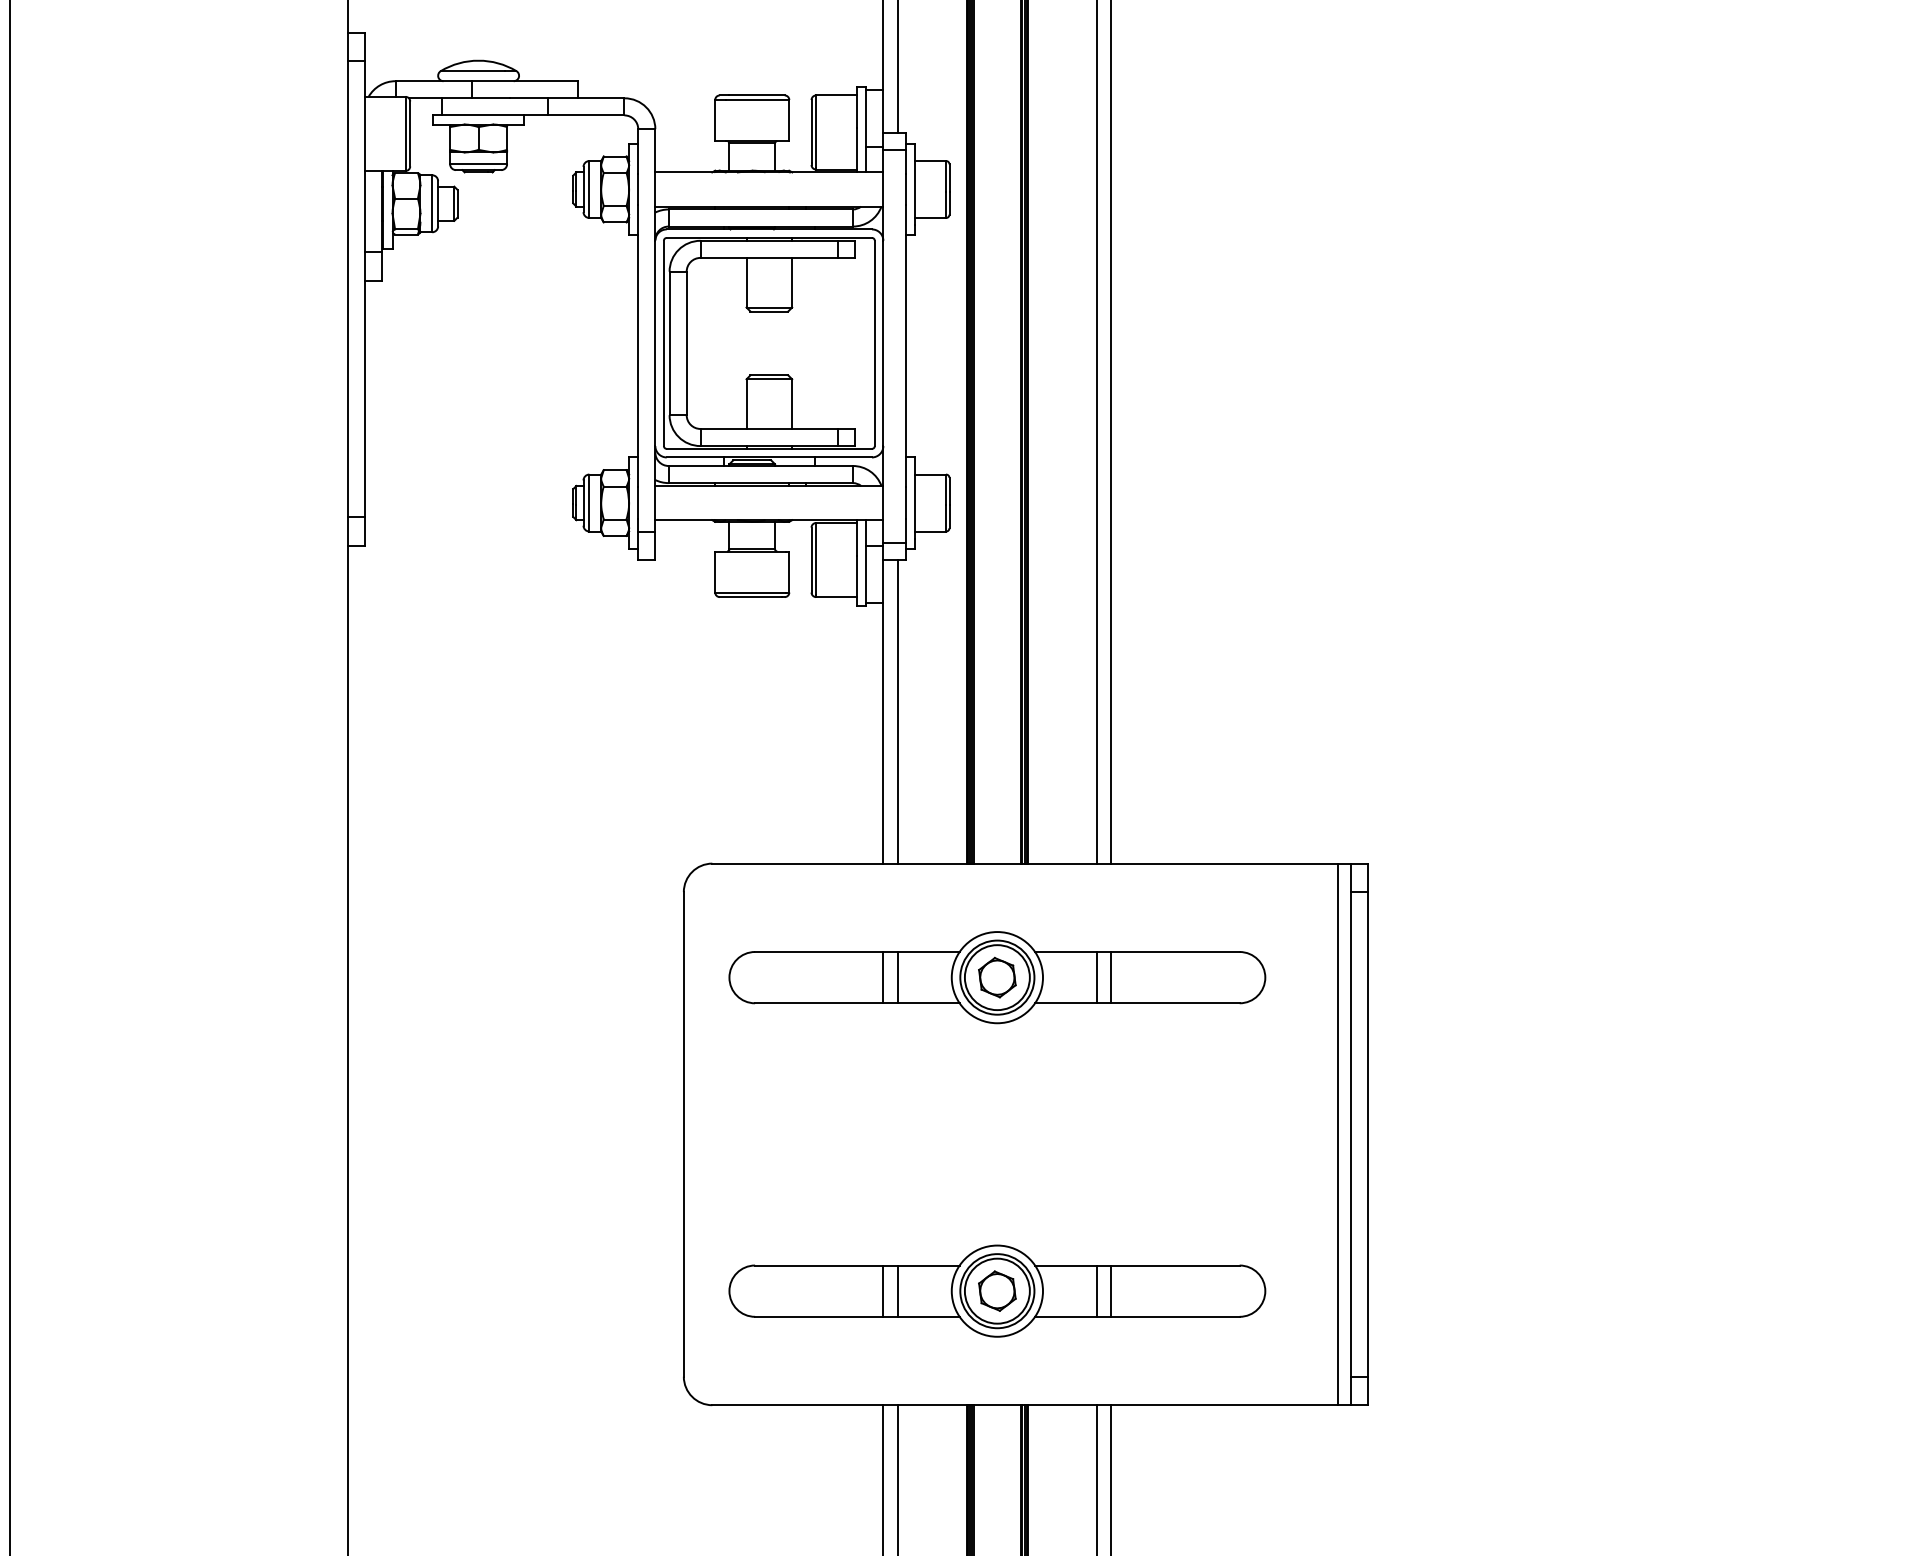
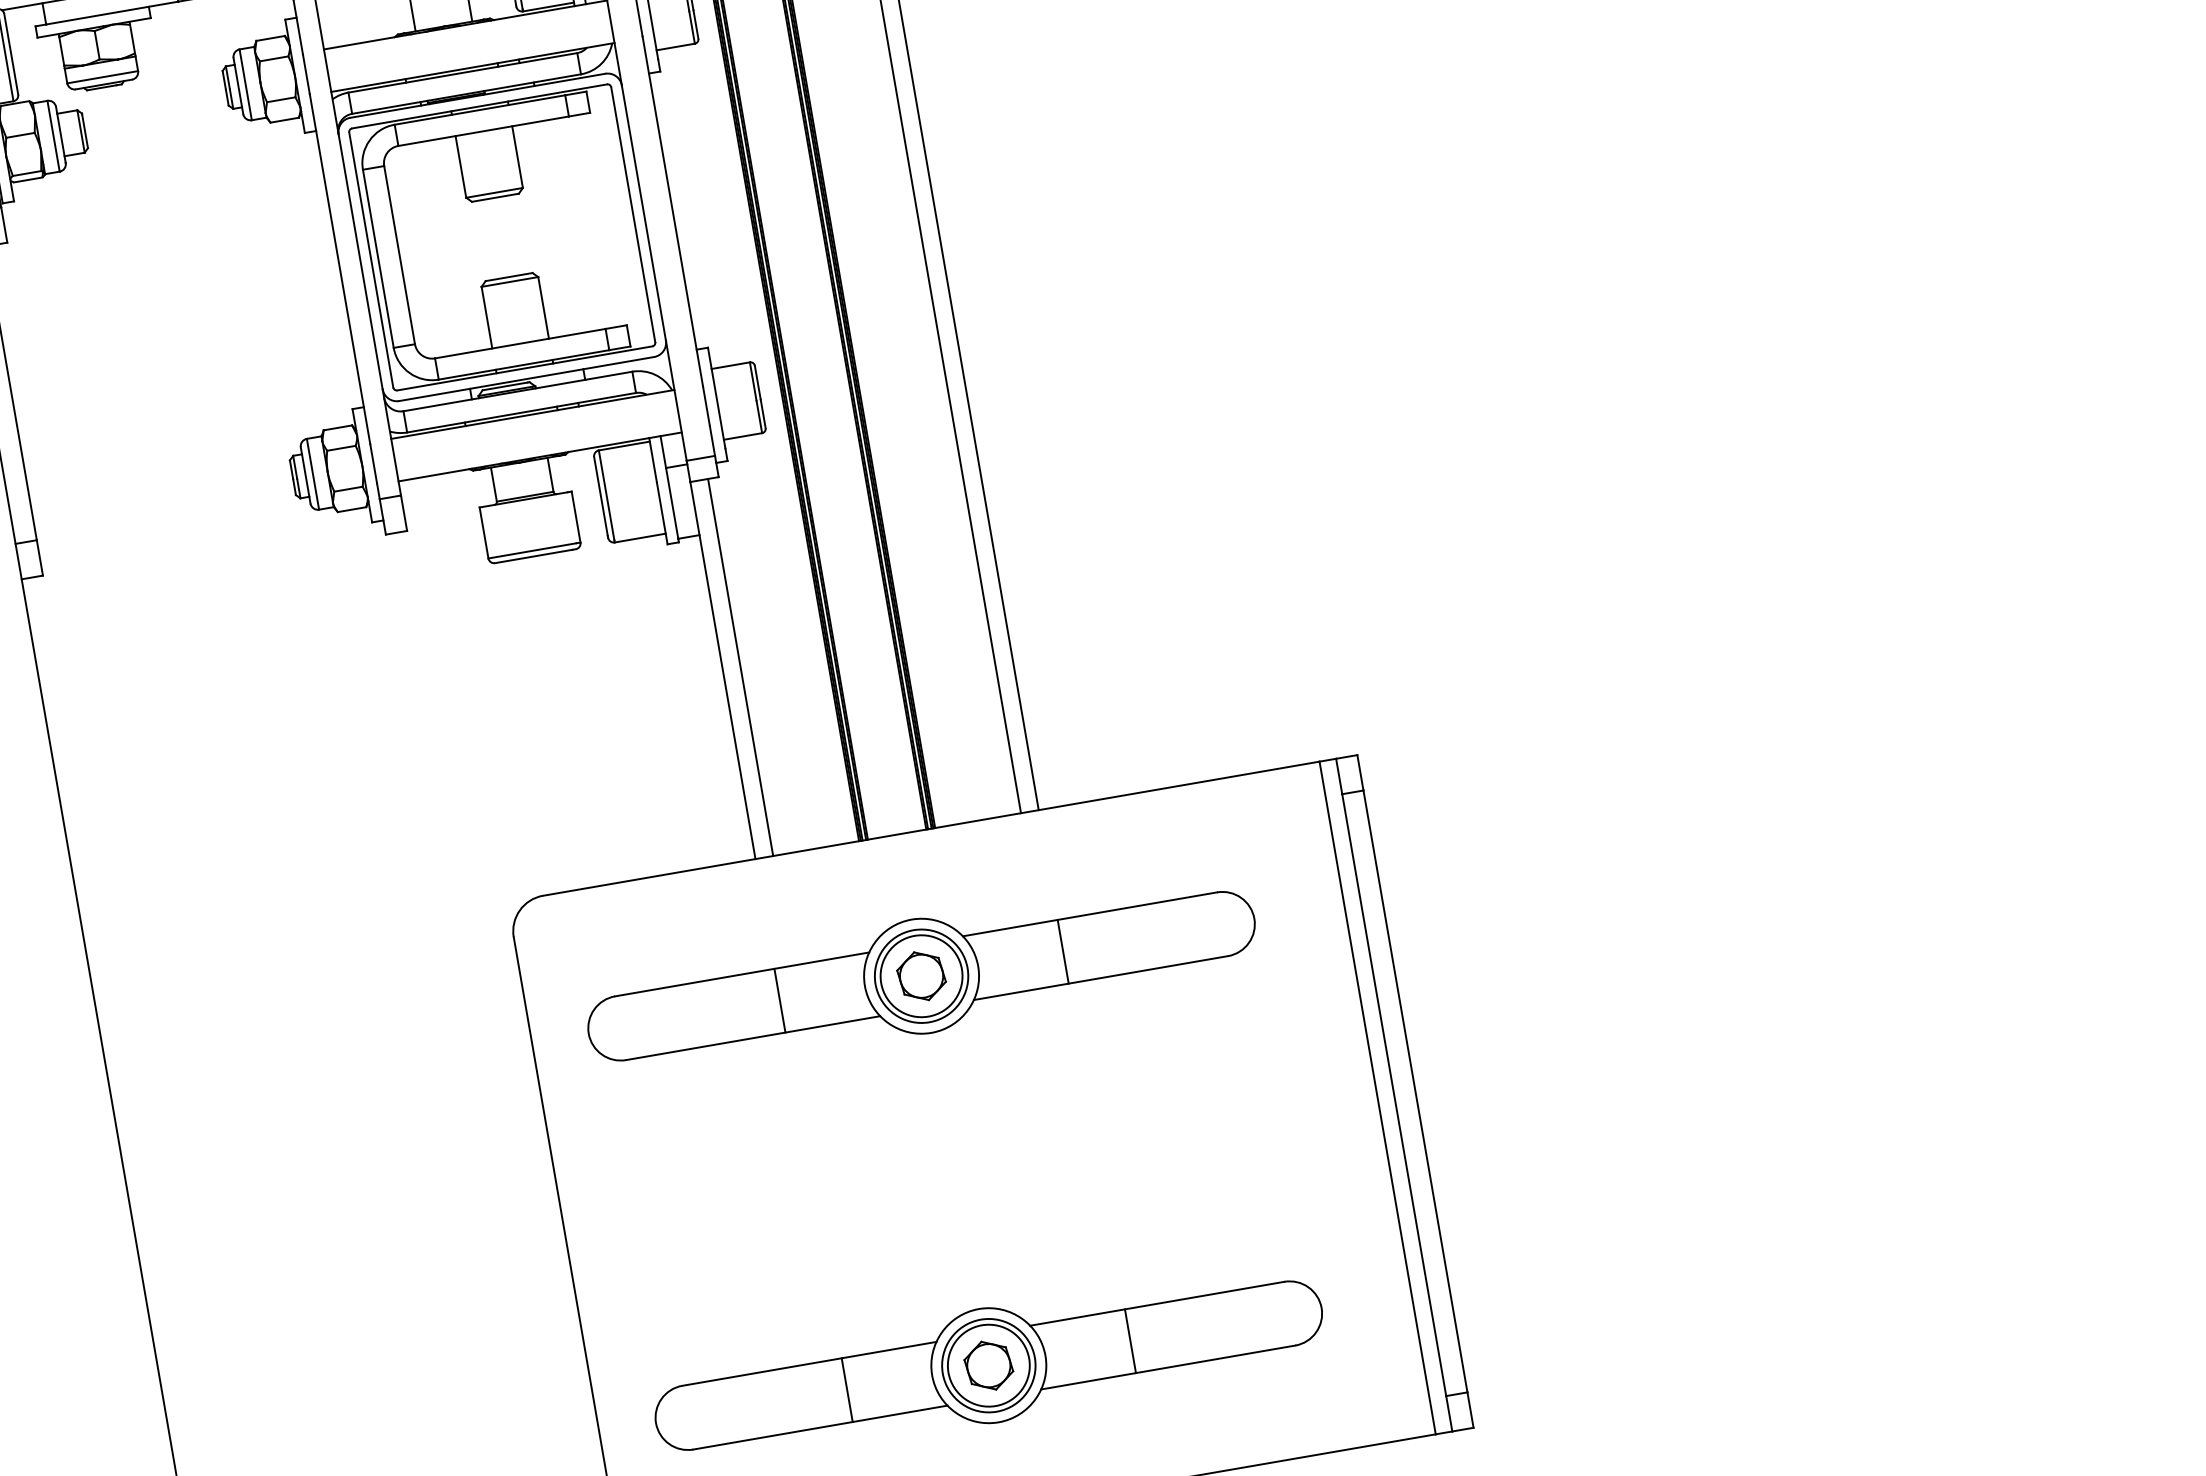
line: (897, 977) -> (797, 997), removed
line: (1097, 977) -> (1045, 954), removed
line: (897, 1290) -> (864, 1386), removed
line: (1097, 1290) -> (1113, 1343), removed

